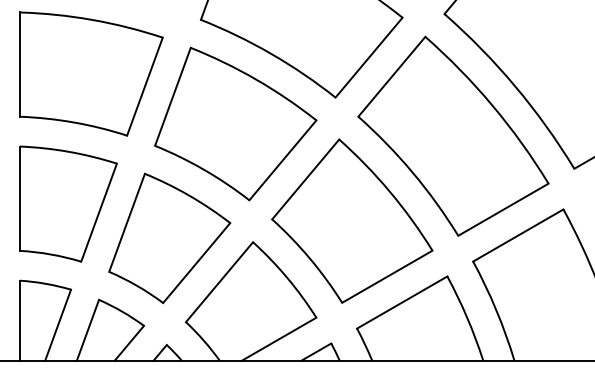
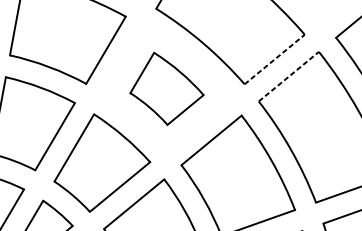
line: (369, 57) -> (275, 59), solid -> dashed
line: (392, 76) -> (289, 76), solid -> dashed
part: (235, 123) -> (167, 89), size x0.6

